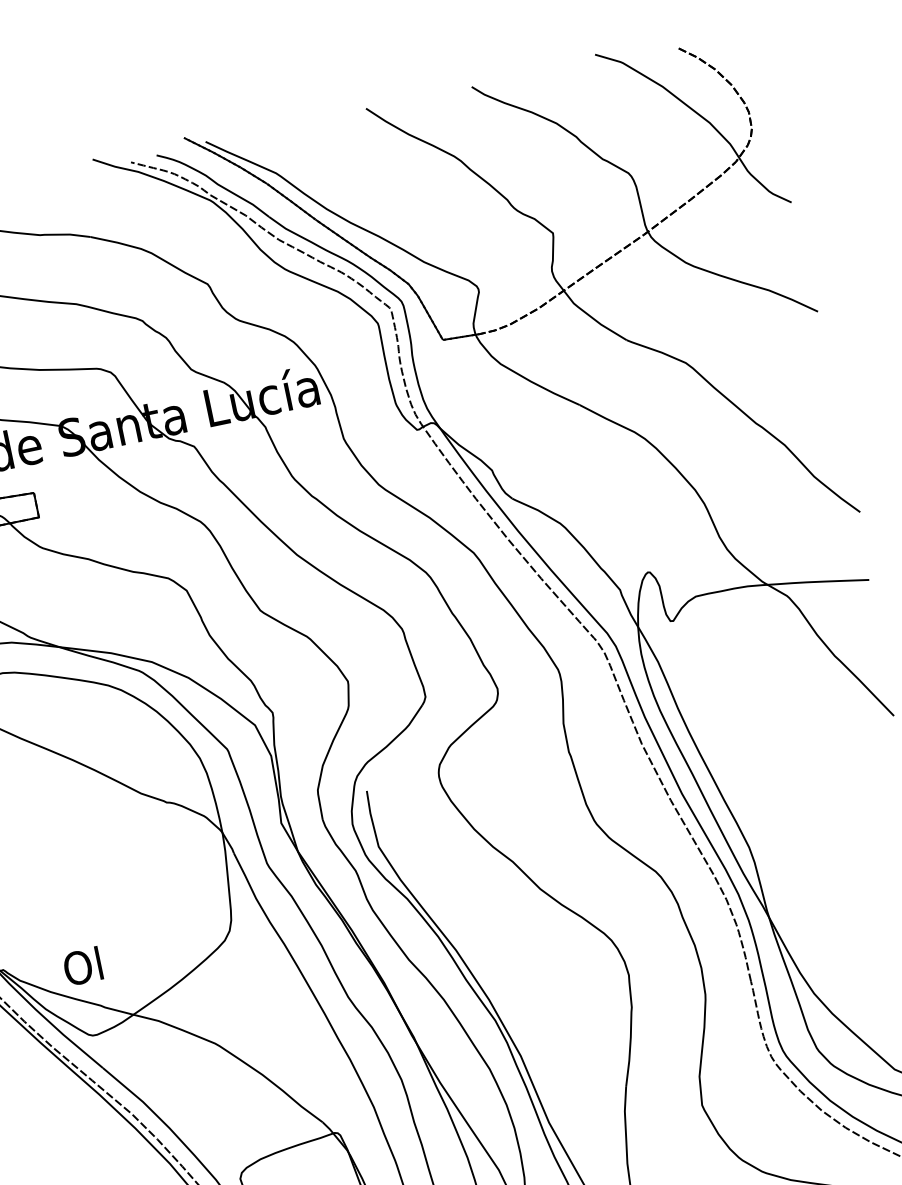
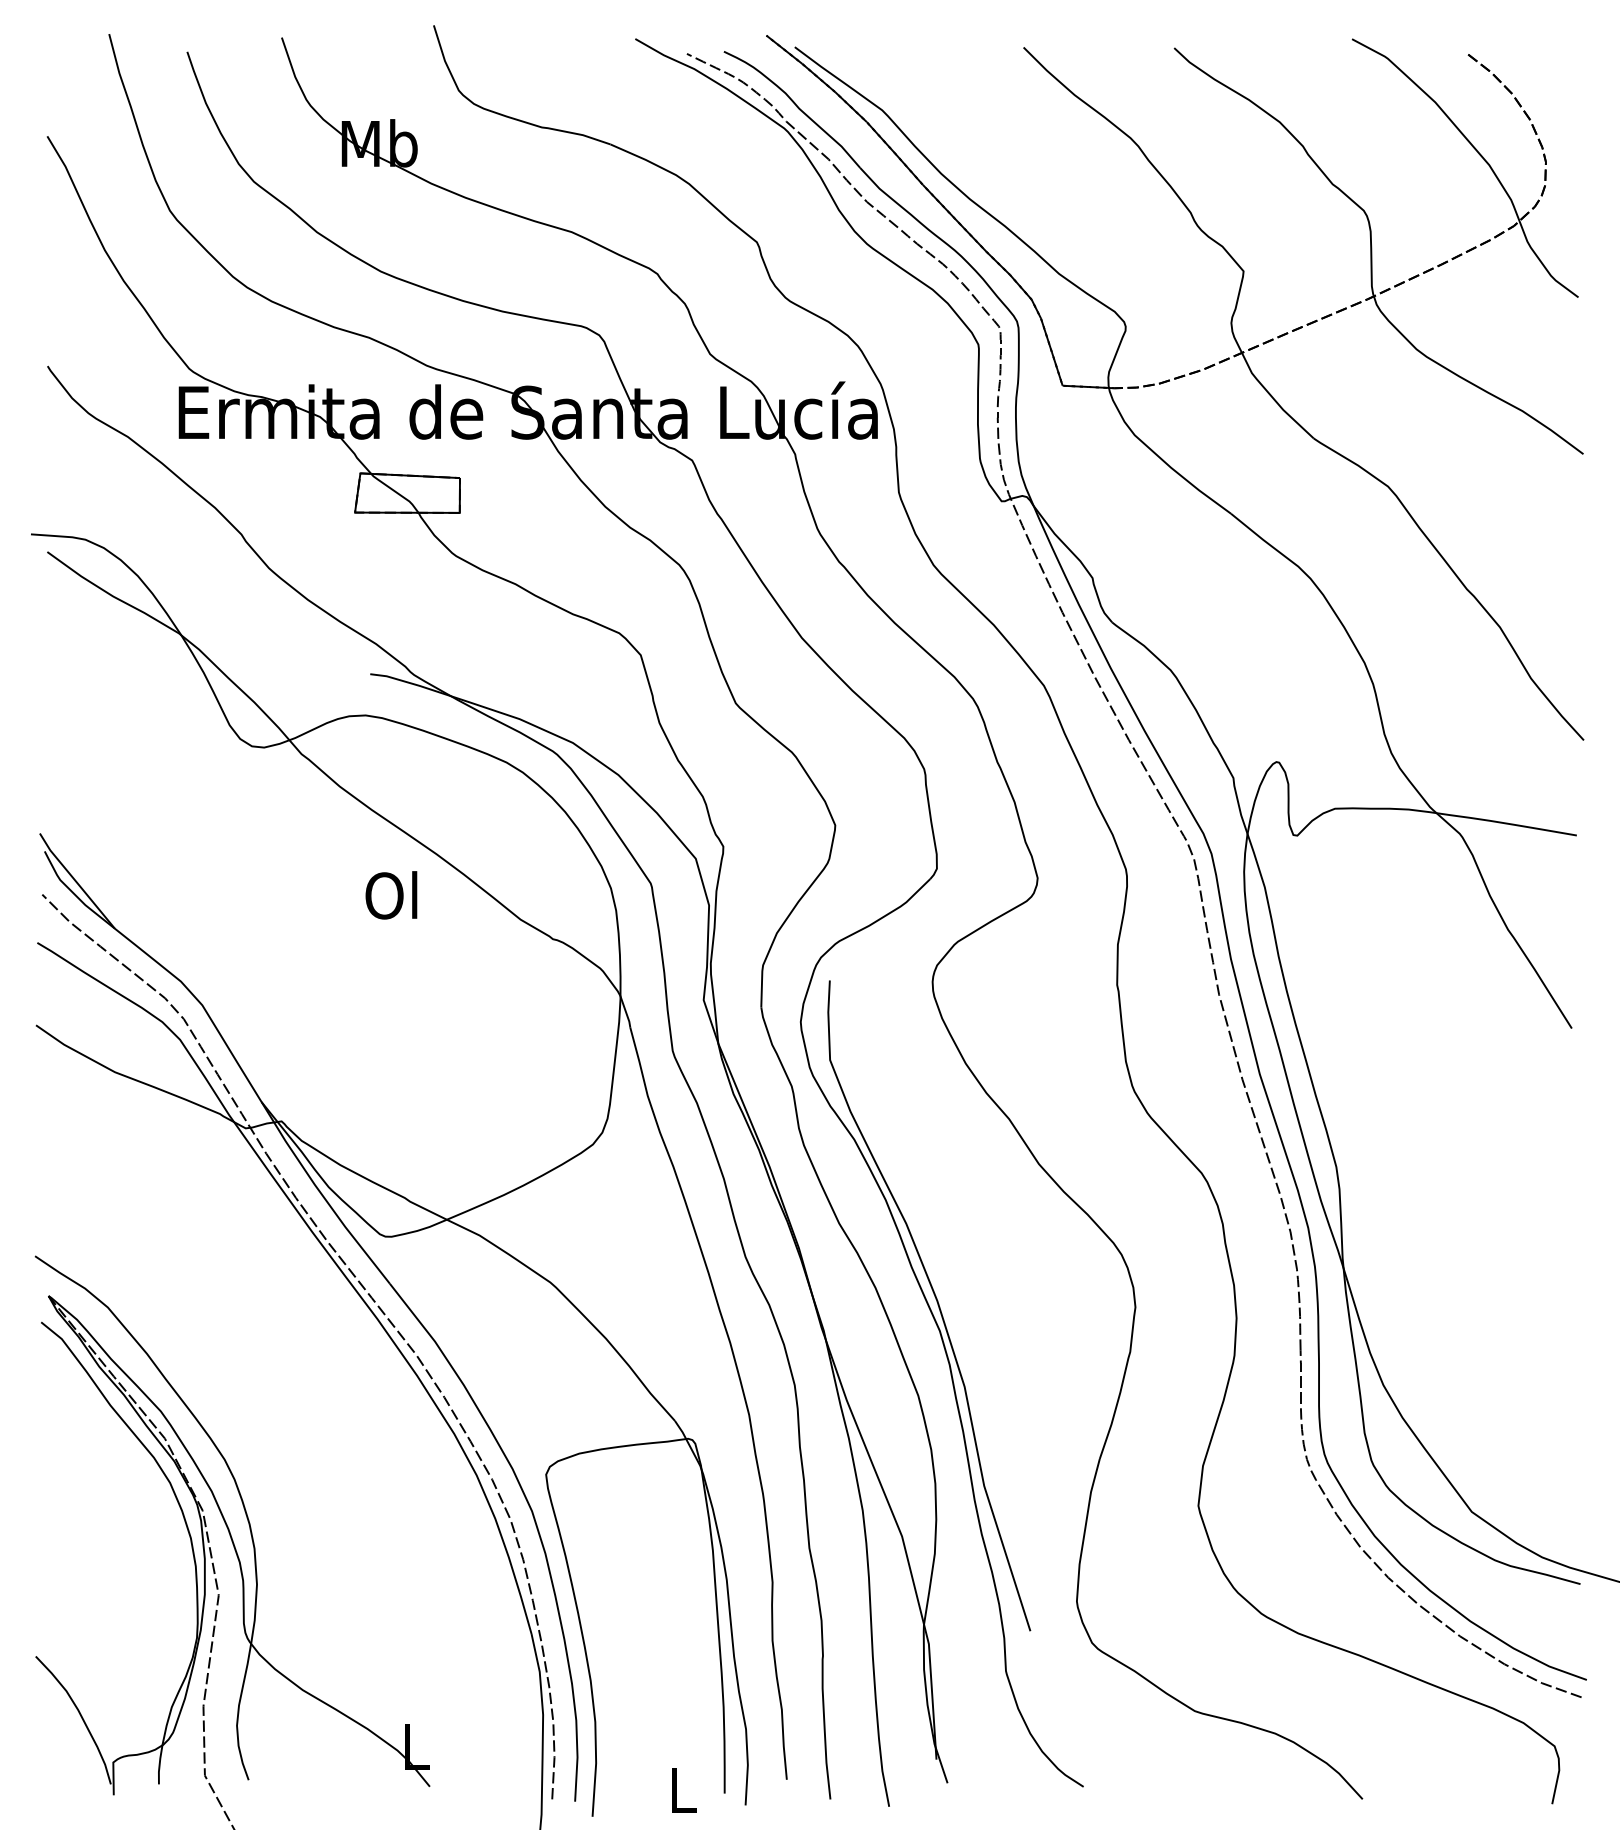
text: (82, 966) -> (391, 895), moved

